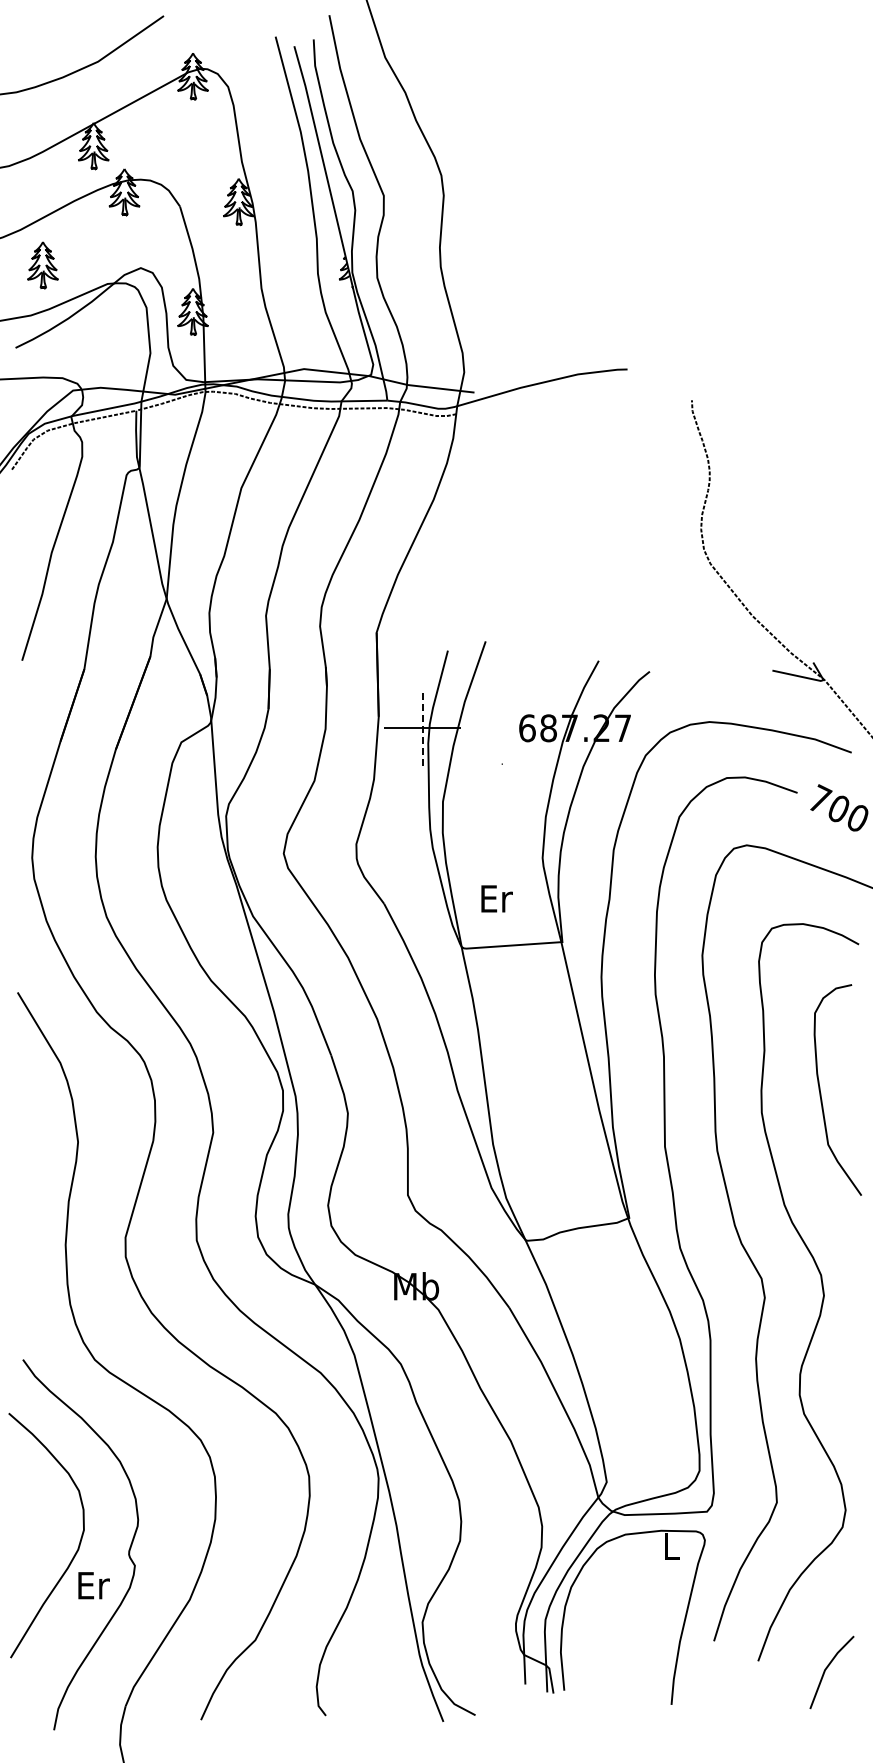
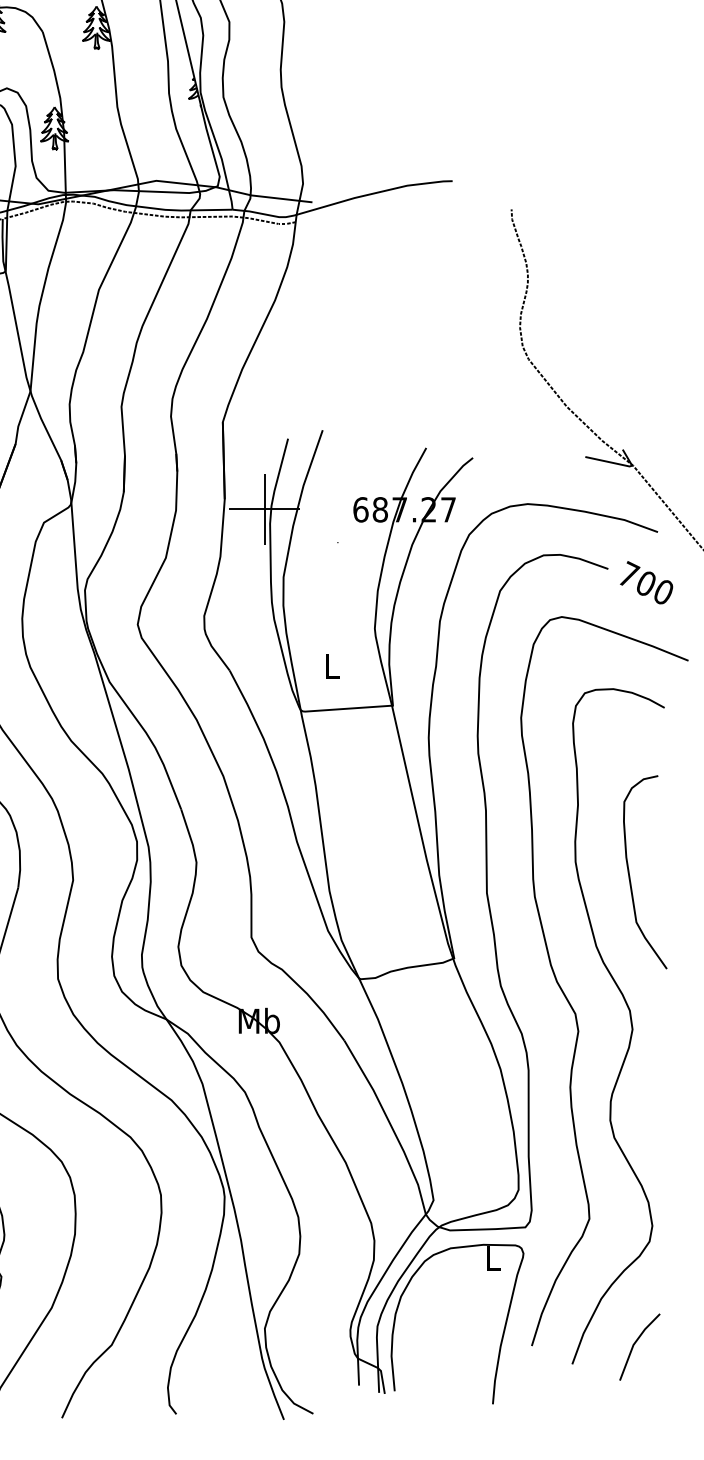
line: (422, 727) -> (264, 509), dashed -> solid
text: (496, 898) -> (332, 665), Er -> L
curve: (821, 1093) -> (630, 875), moved
line: (827, 1668) -> (635, 1343), moved

